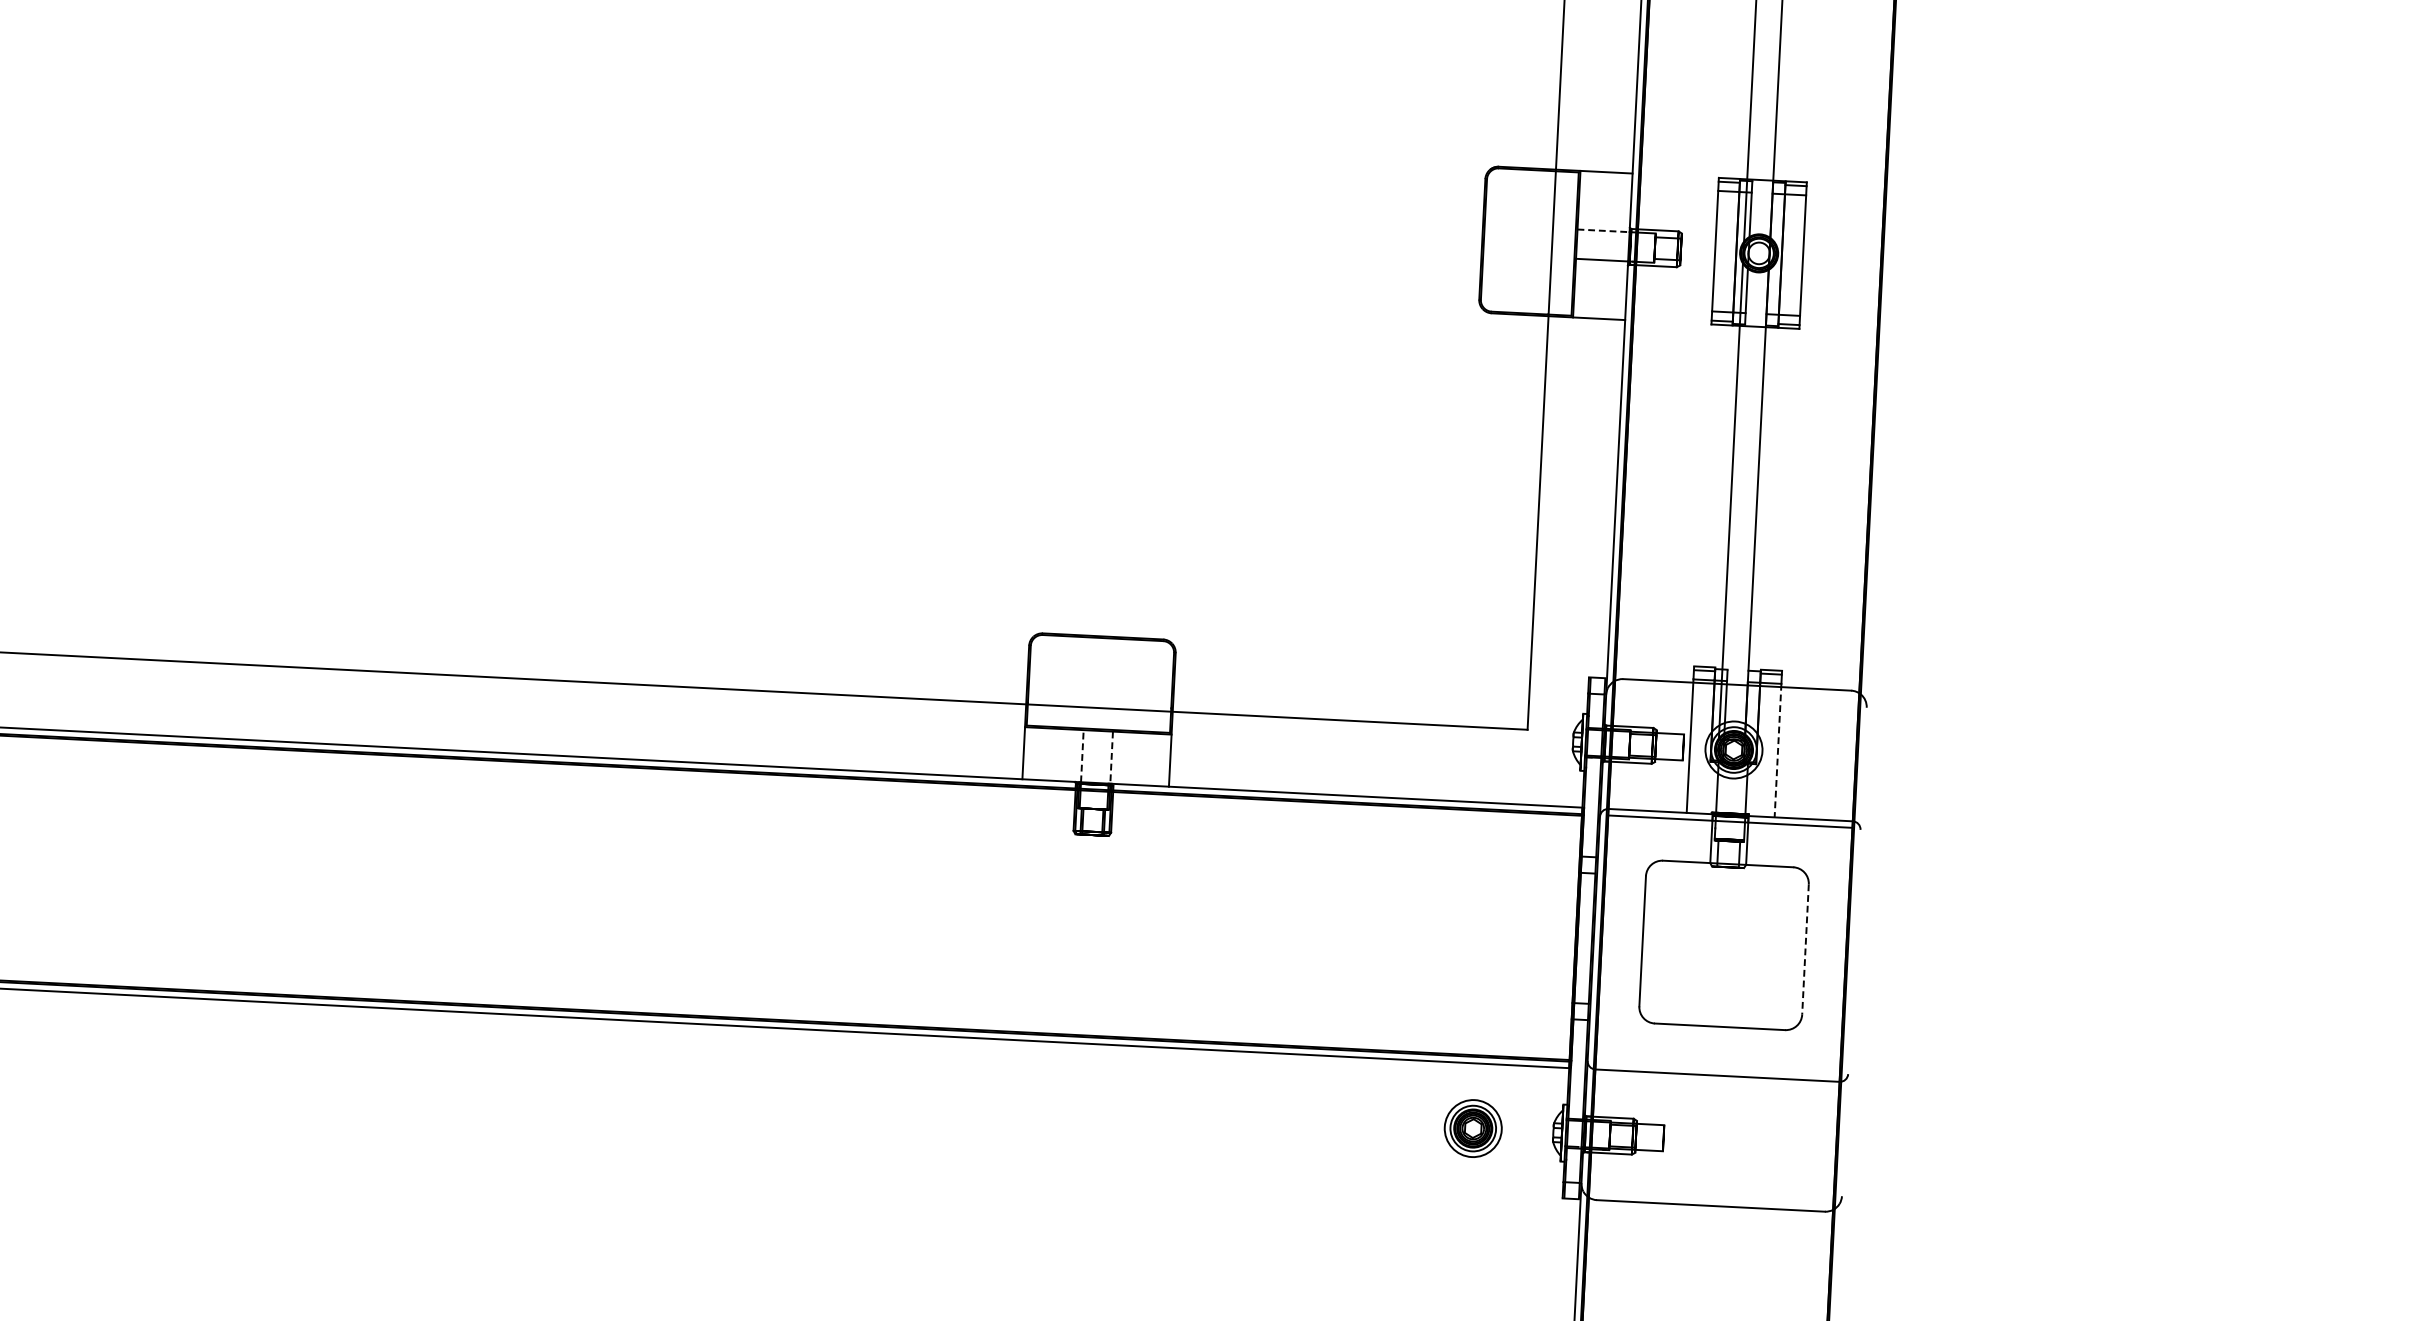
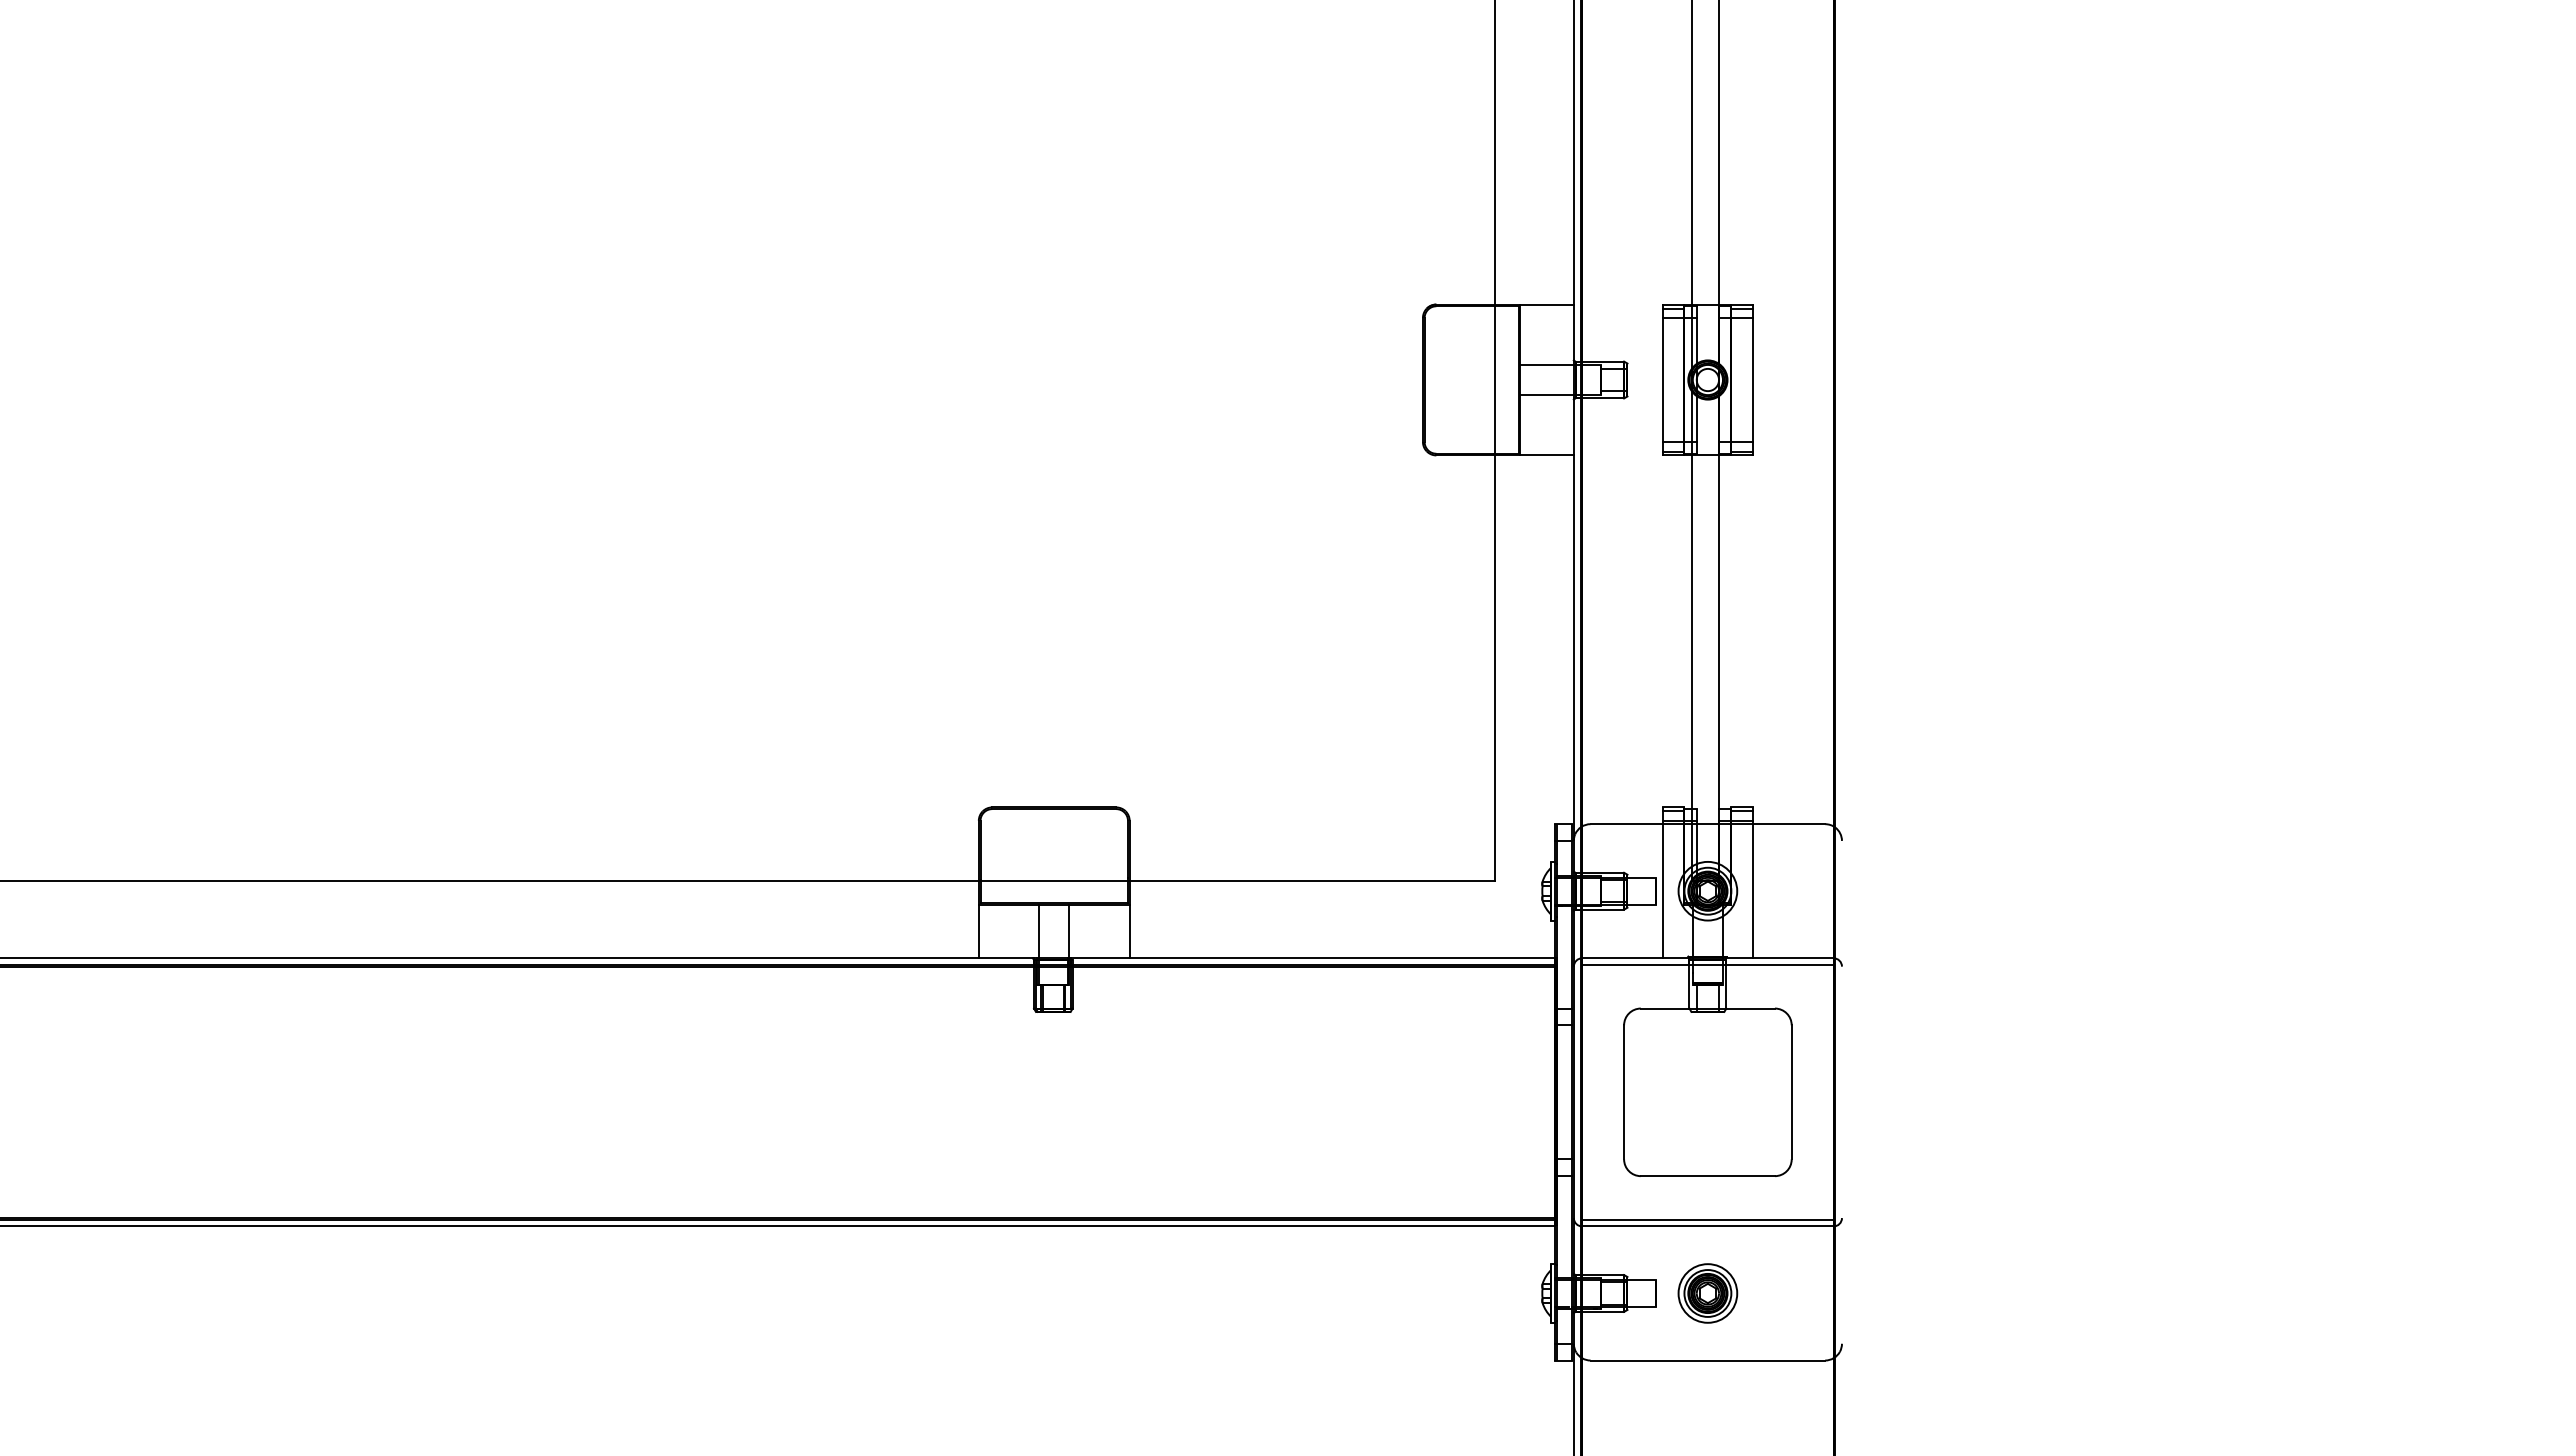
line: (1604, 230) -> (1547, 364), dashed -> solid
line: (1778, 750) -> (1753, 889), dashed -> solid
line: (1082, 756) -> (1039, 931), dashed -> solid
line: (1111, 757) -> (1069, 931), dashed -> solid
line: (1805, 949) -> (1791, 1092), dashed -> solid
line: (1717, 1068) -> (1707, 1219), added
part: (1472, 1128) -> (1707, 1293), moved

